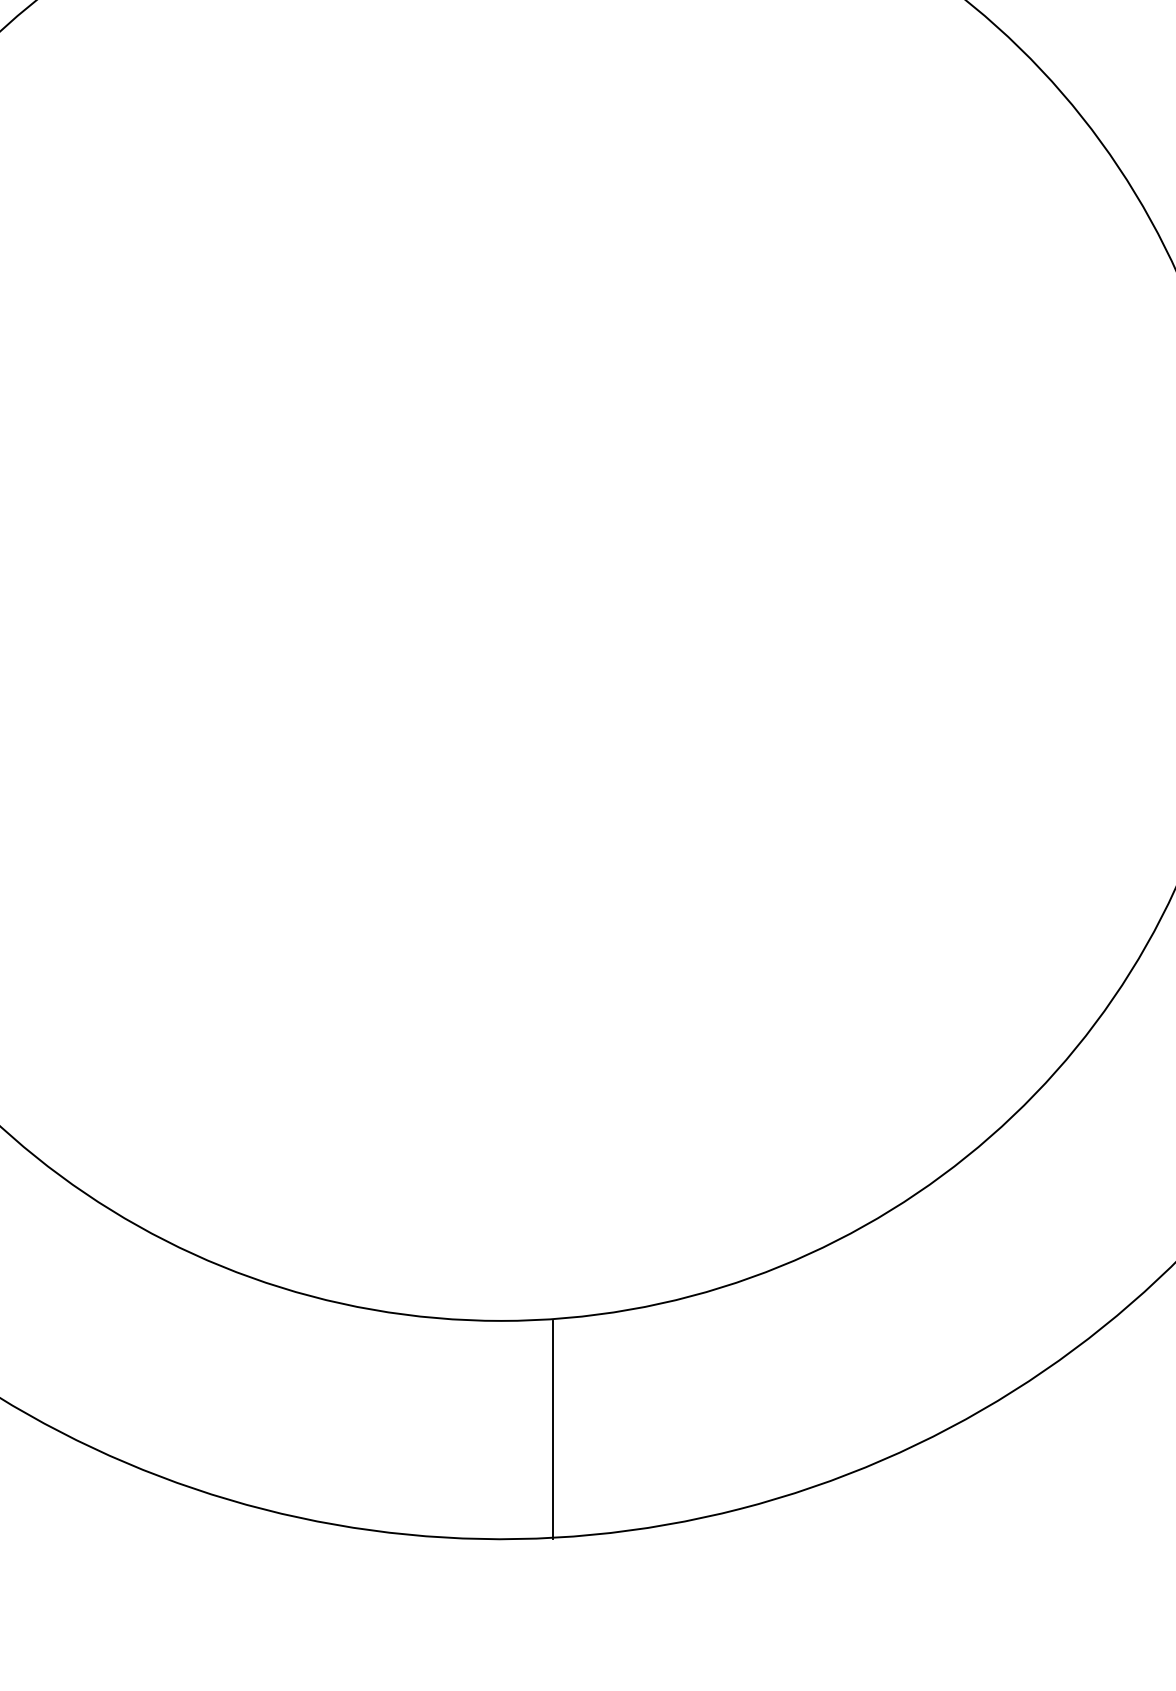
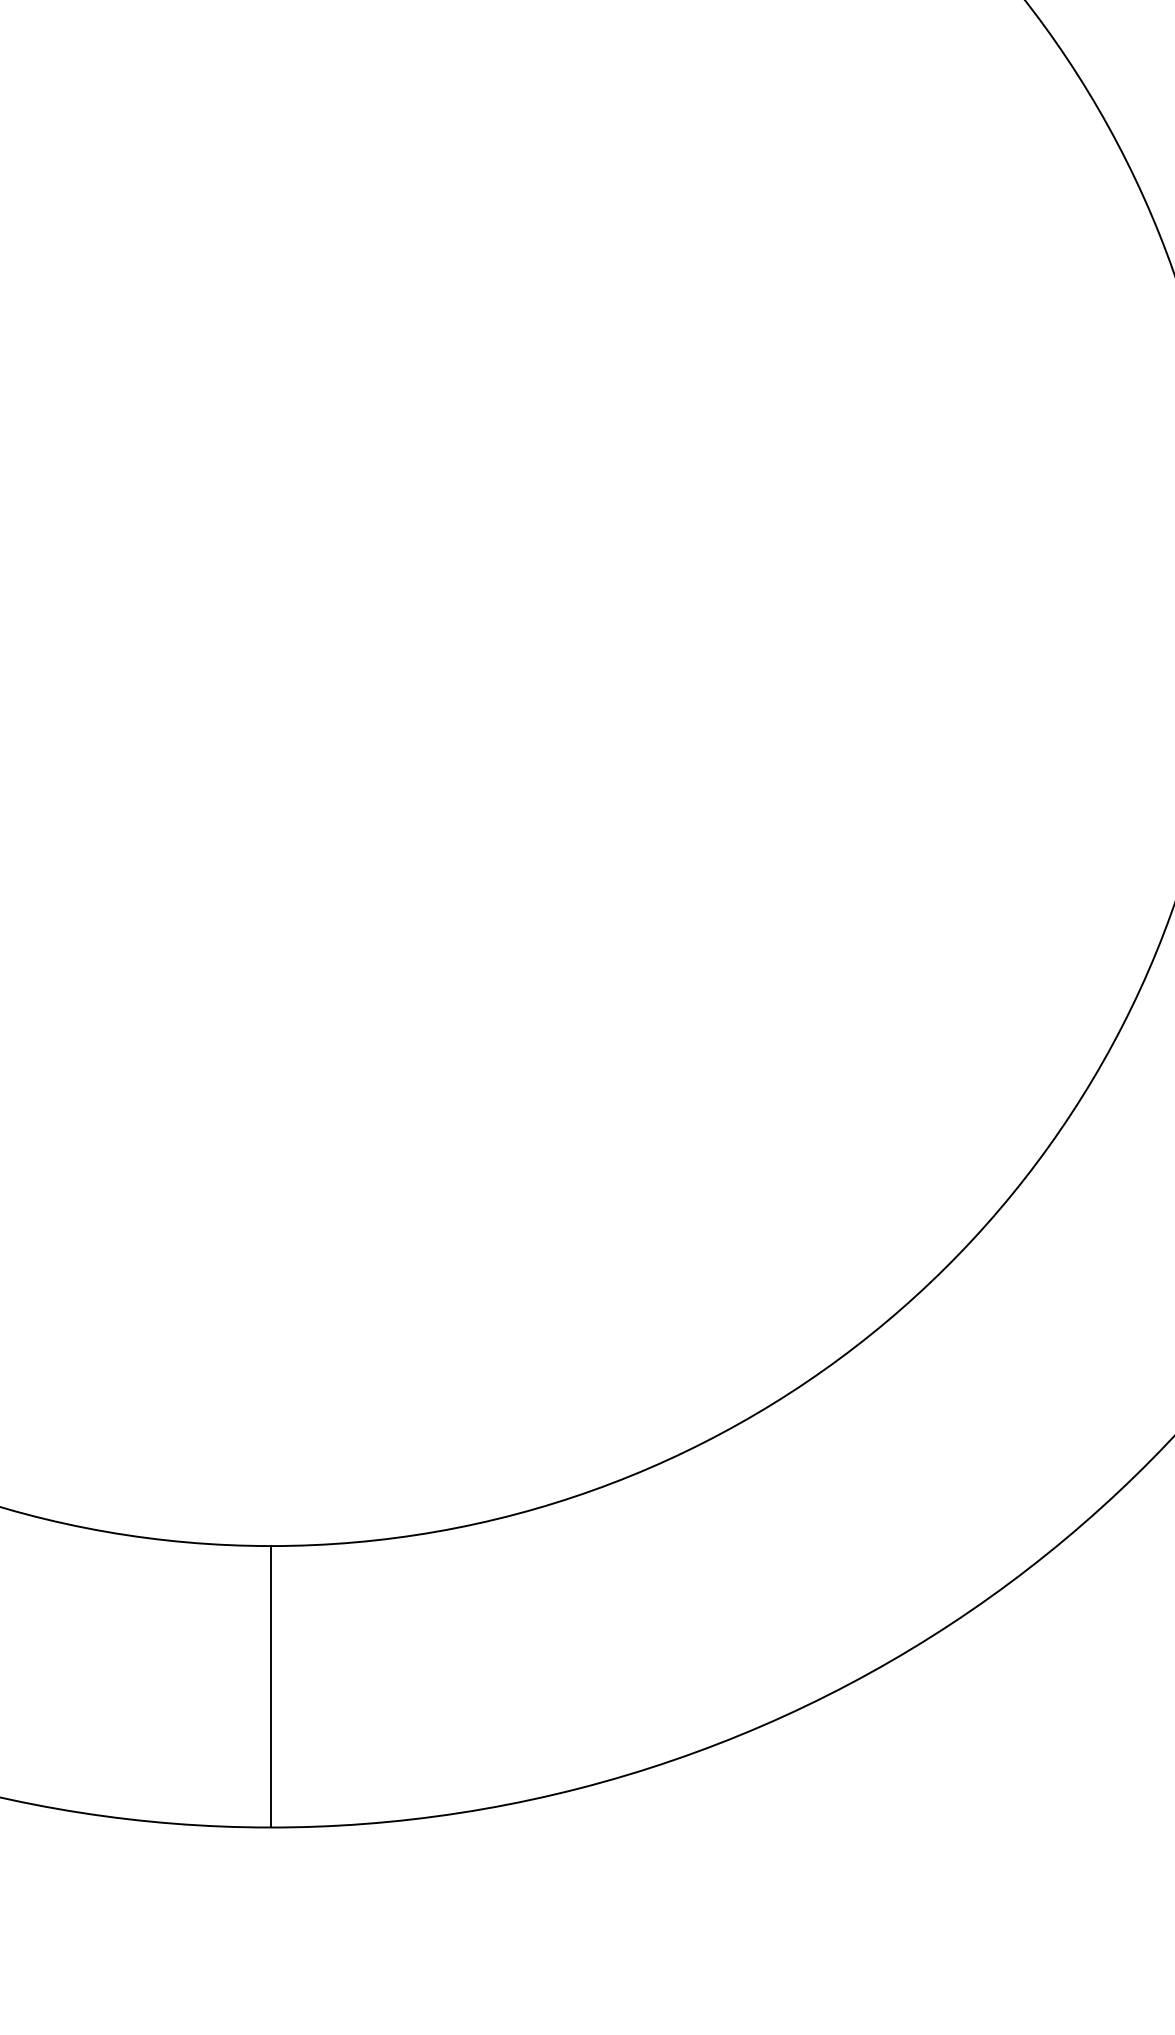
line: (553, 1429) -> (271, 1686), moved

